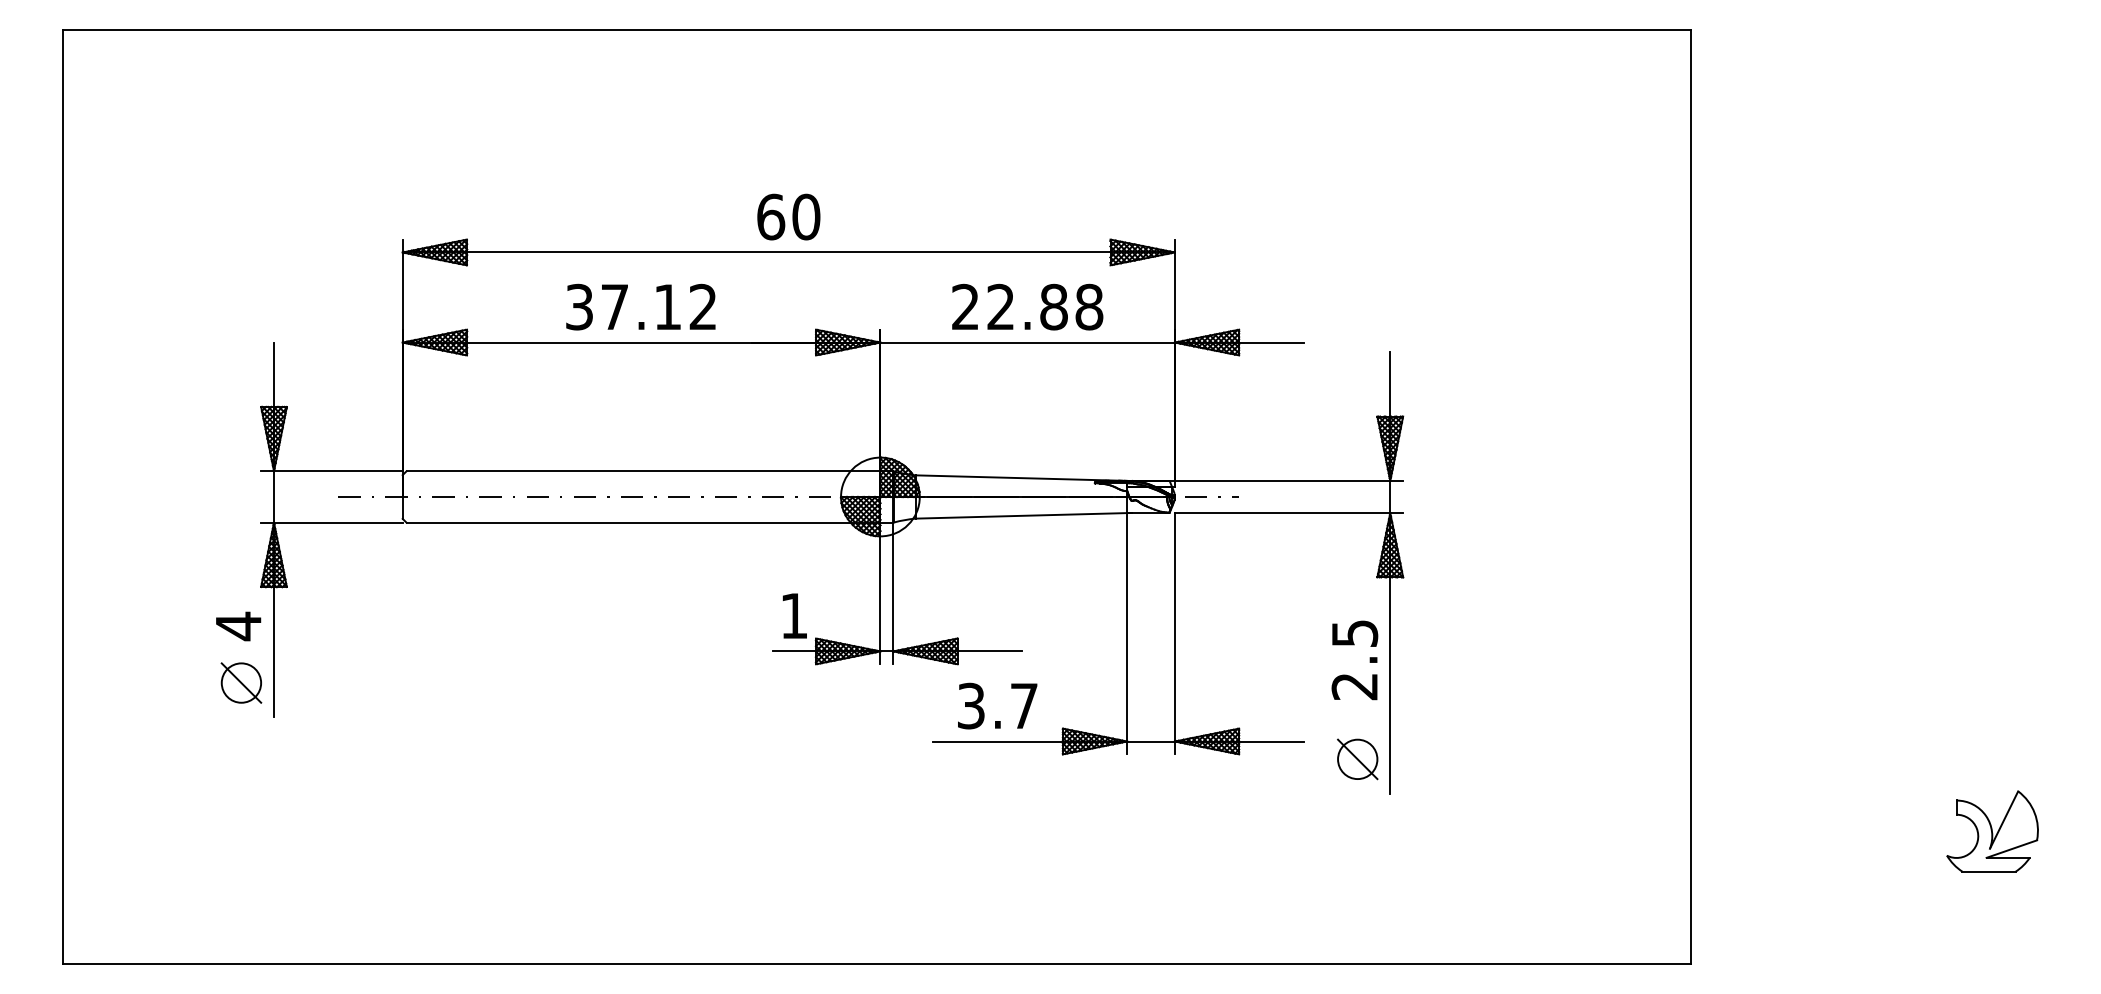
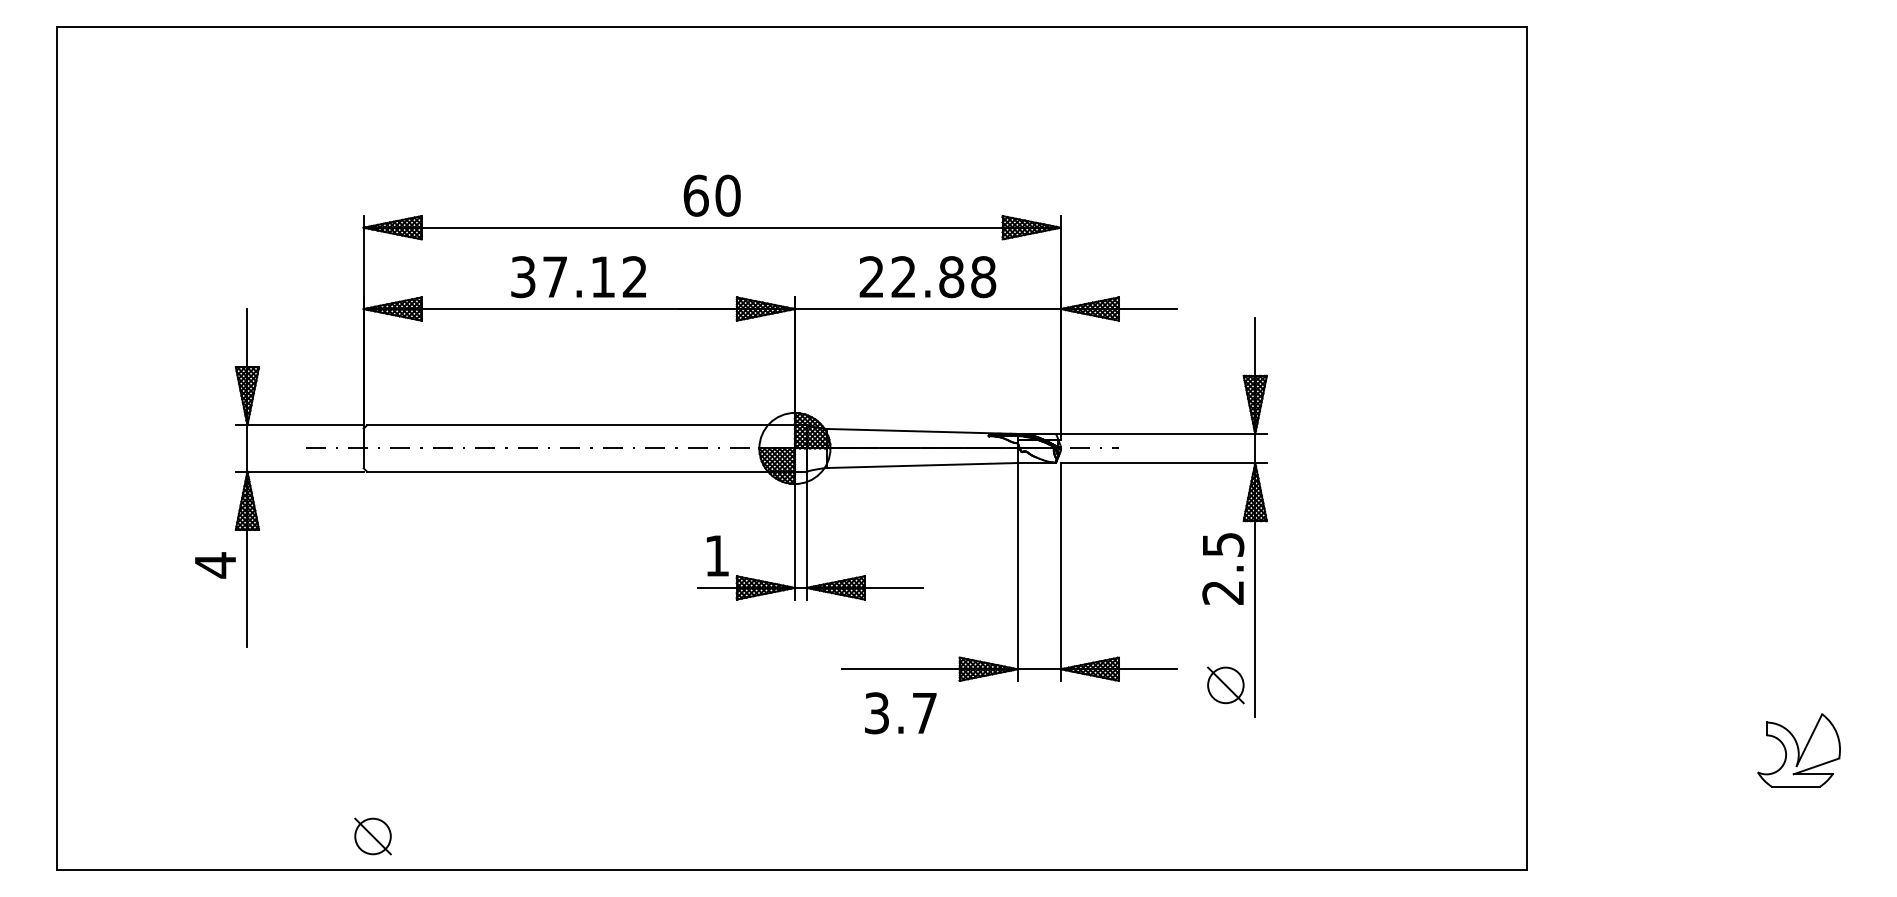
text: (1355, 659) -> (1223, 568), moved
part: (240, 683) -> (372, 836), moved
text: (997, 706) -> (900, 713), moved

